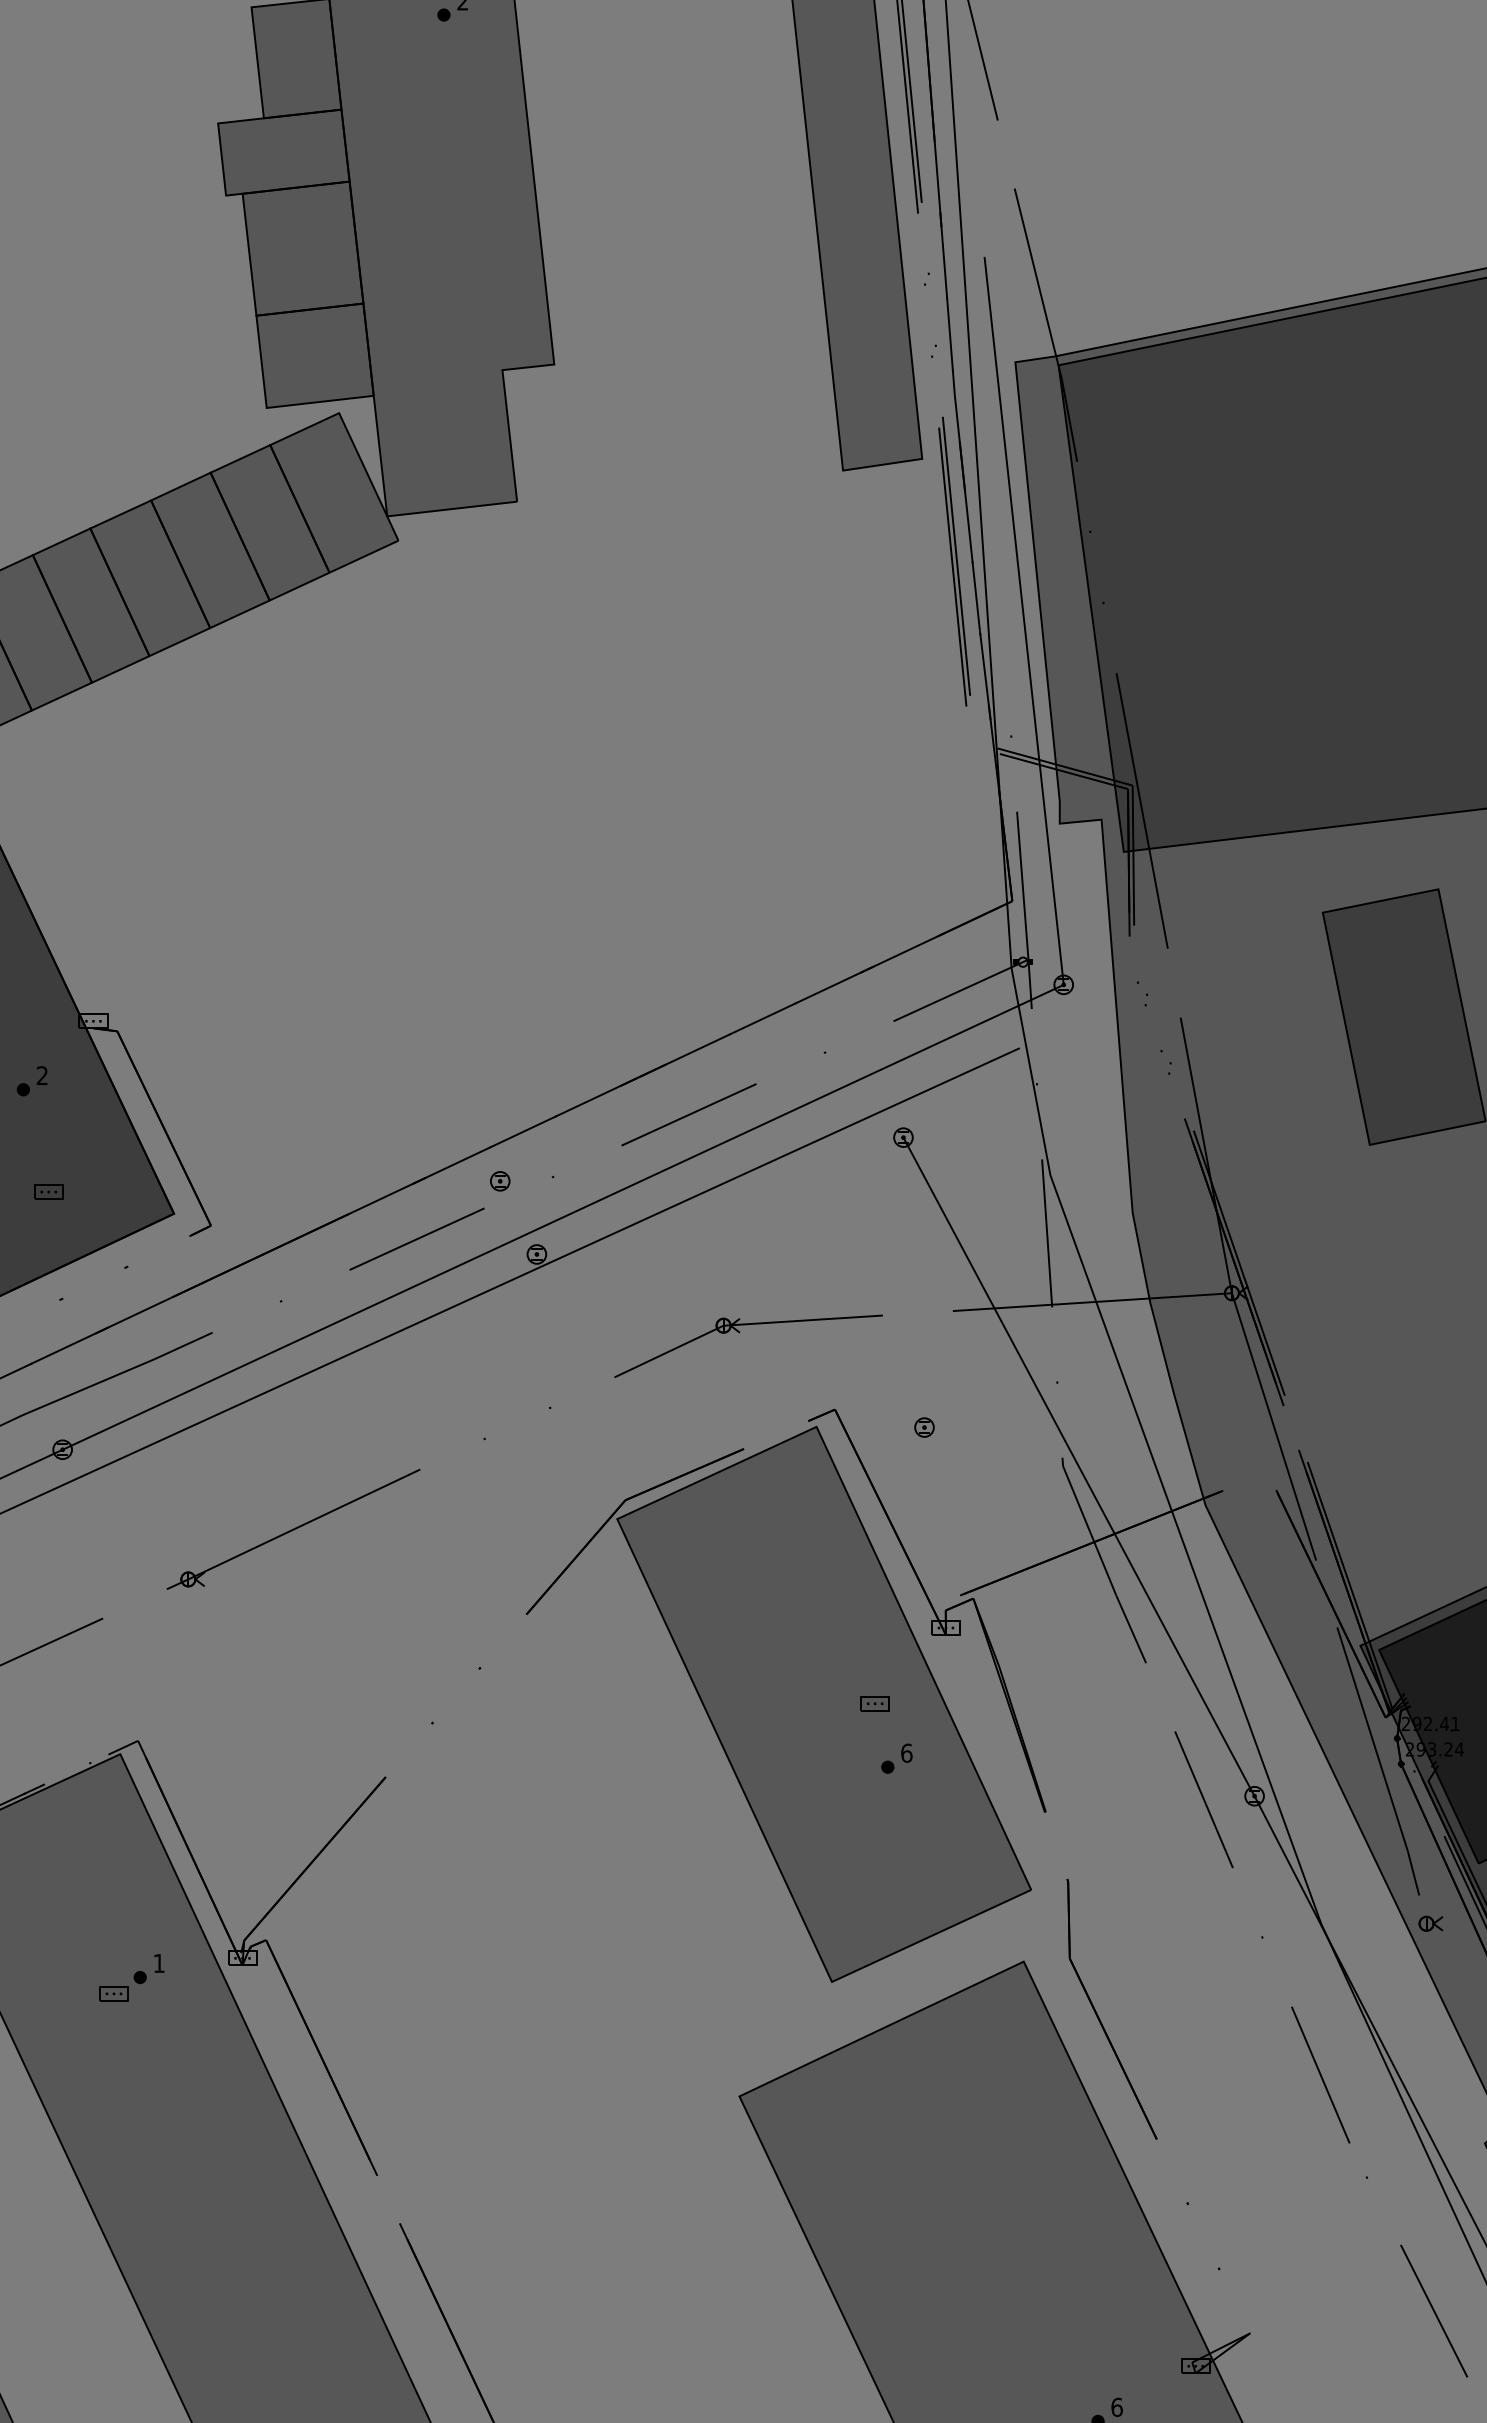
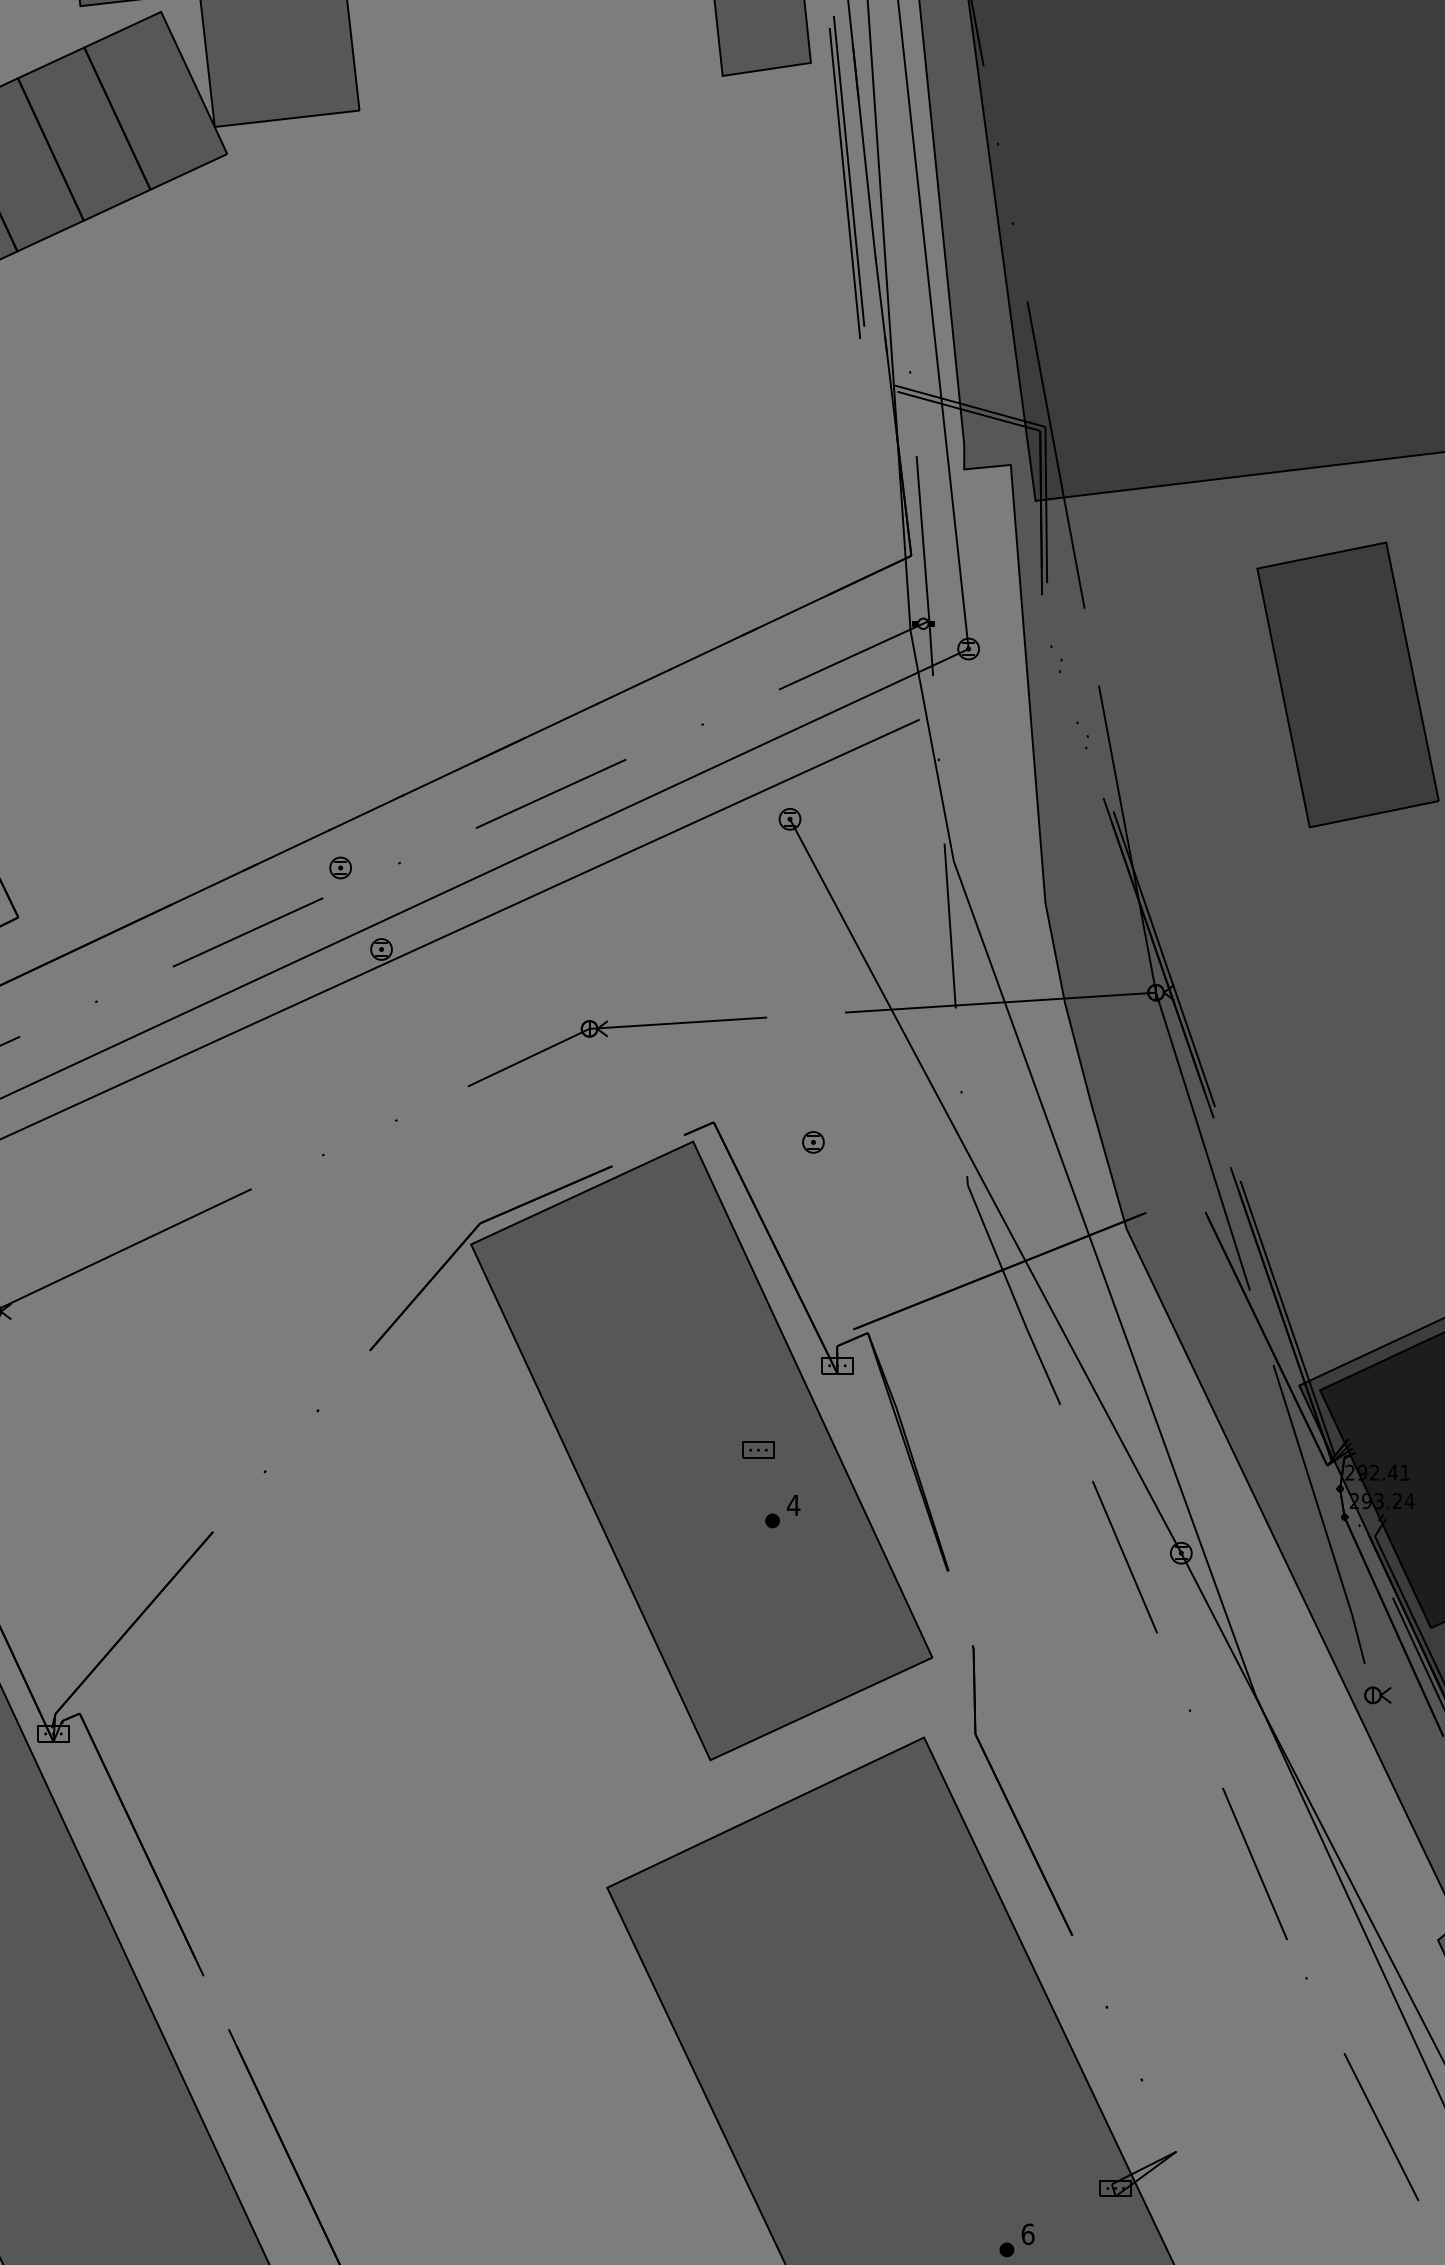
text: (906, 1752) -> (793, 1504), 6 -> 4

